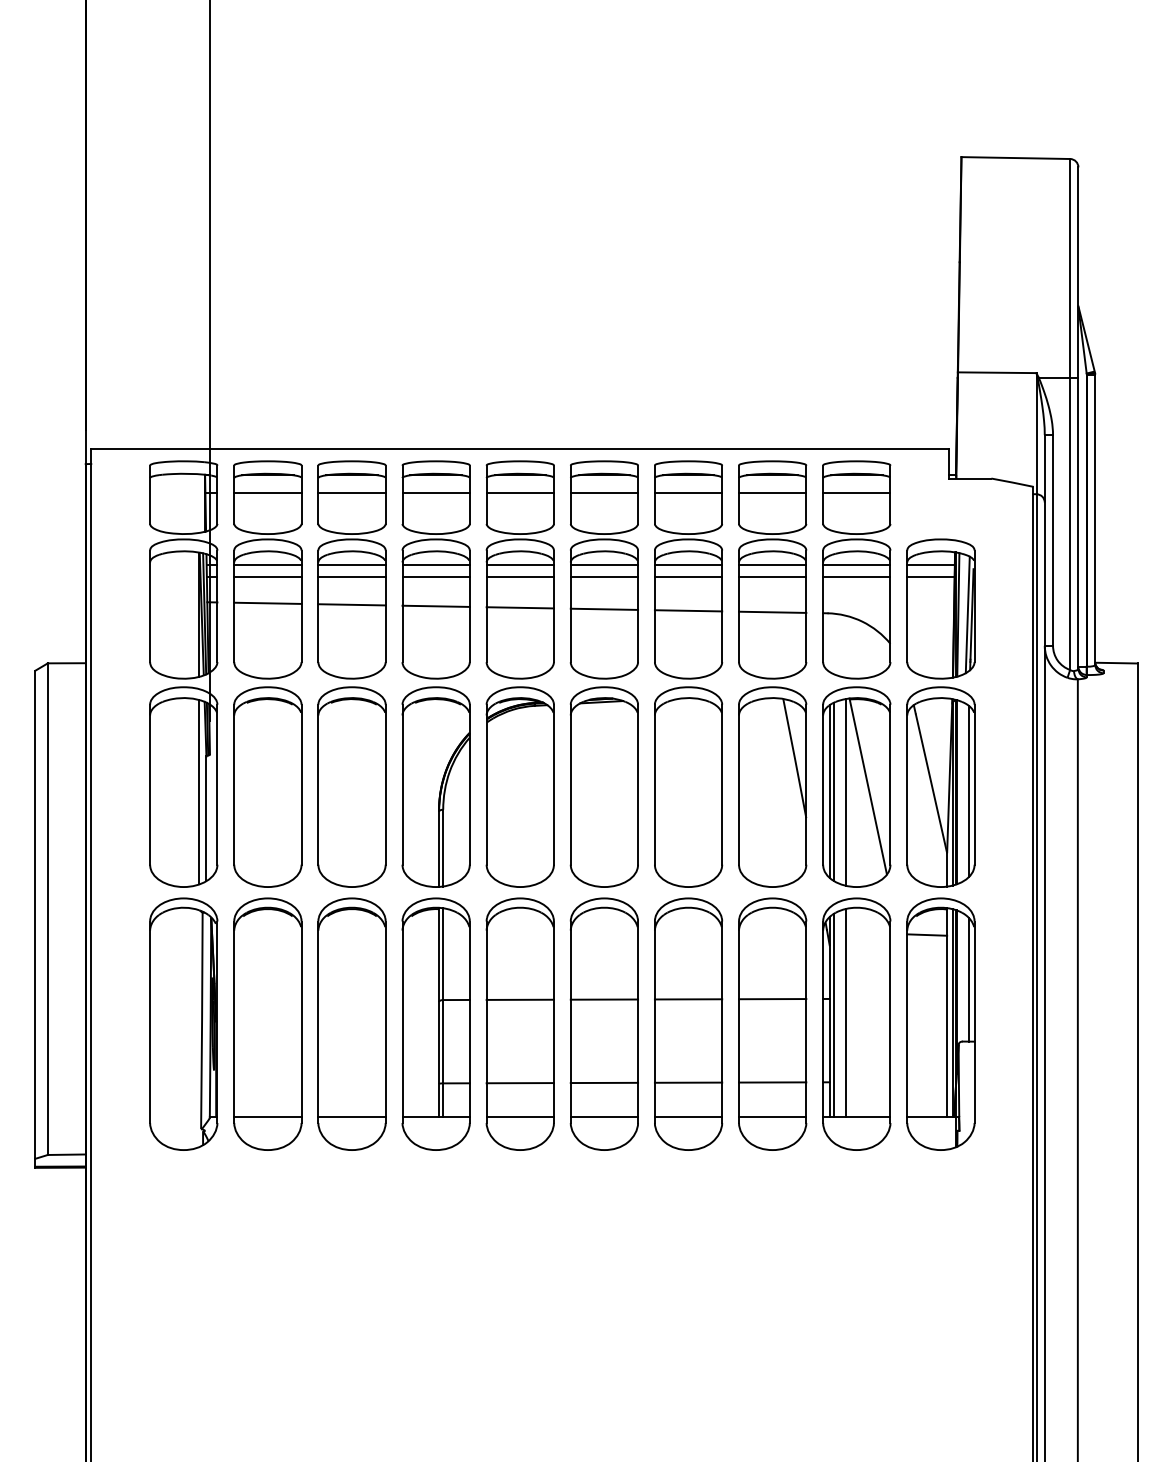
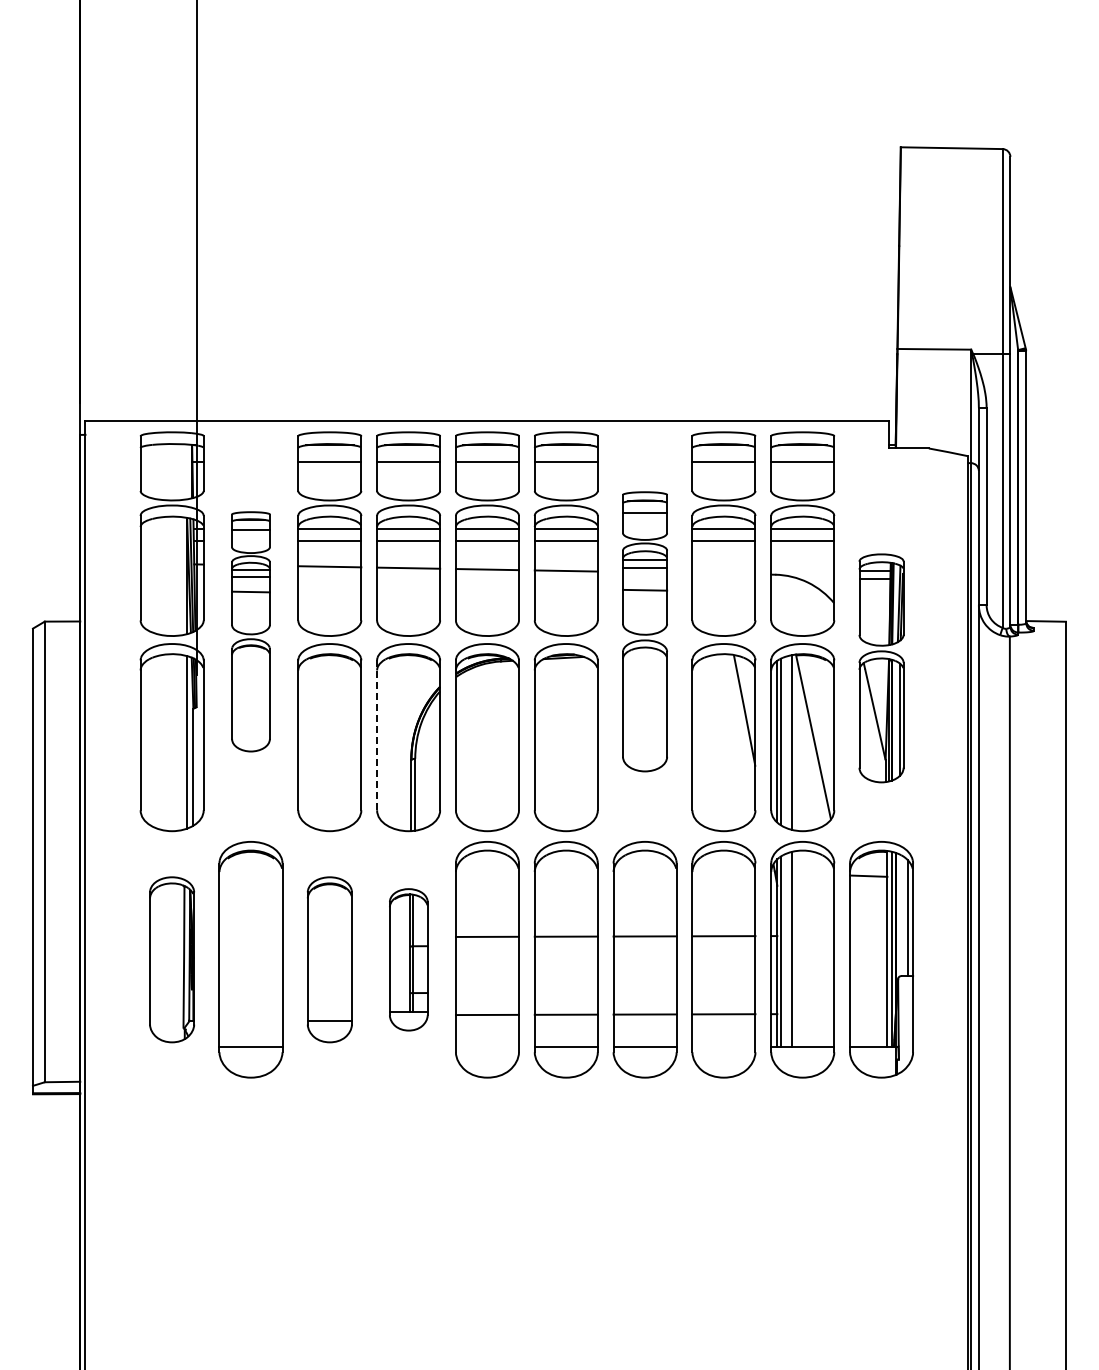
line: (772, 611) -> (723, 573), removed
part: (267, 673) -> (250, 631), size x0.6
part: (687, 673) -> (644, 631), size x0.7
part: (940, 713) -> (881, 668), size x0.7
line: (402, 784) -> (377, 735), solid -> dashed
part: (183, 1023) -> (171, 959), size x0.7
part: (351, 1023) -> (329, 959), size x0.7
part: (436, 1023) -> (408, 959), size x0.6
line: (520, 1116) -> (487, 1046), removed
line: (772, 1116) -> (723, 1046), removed

